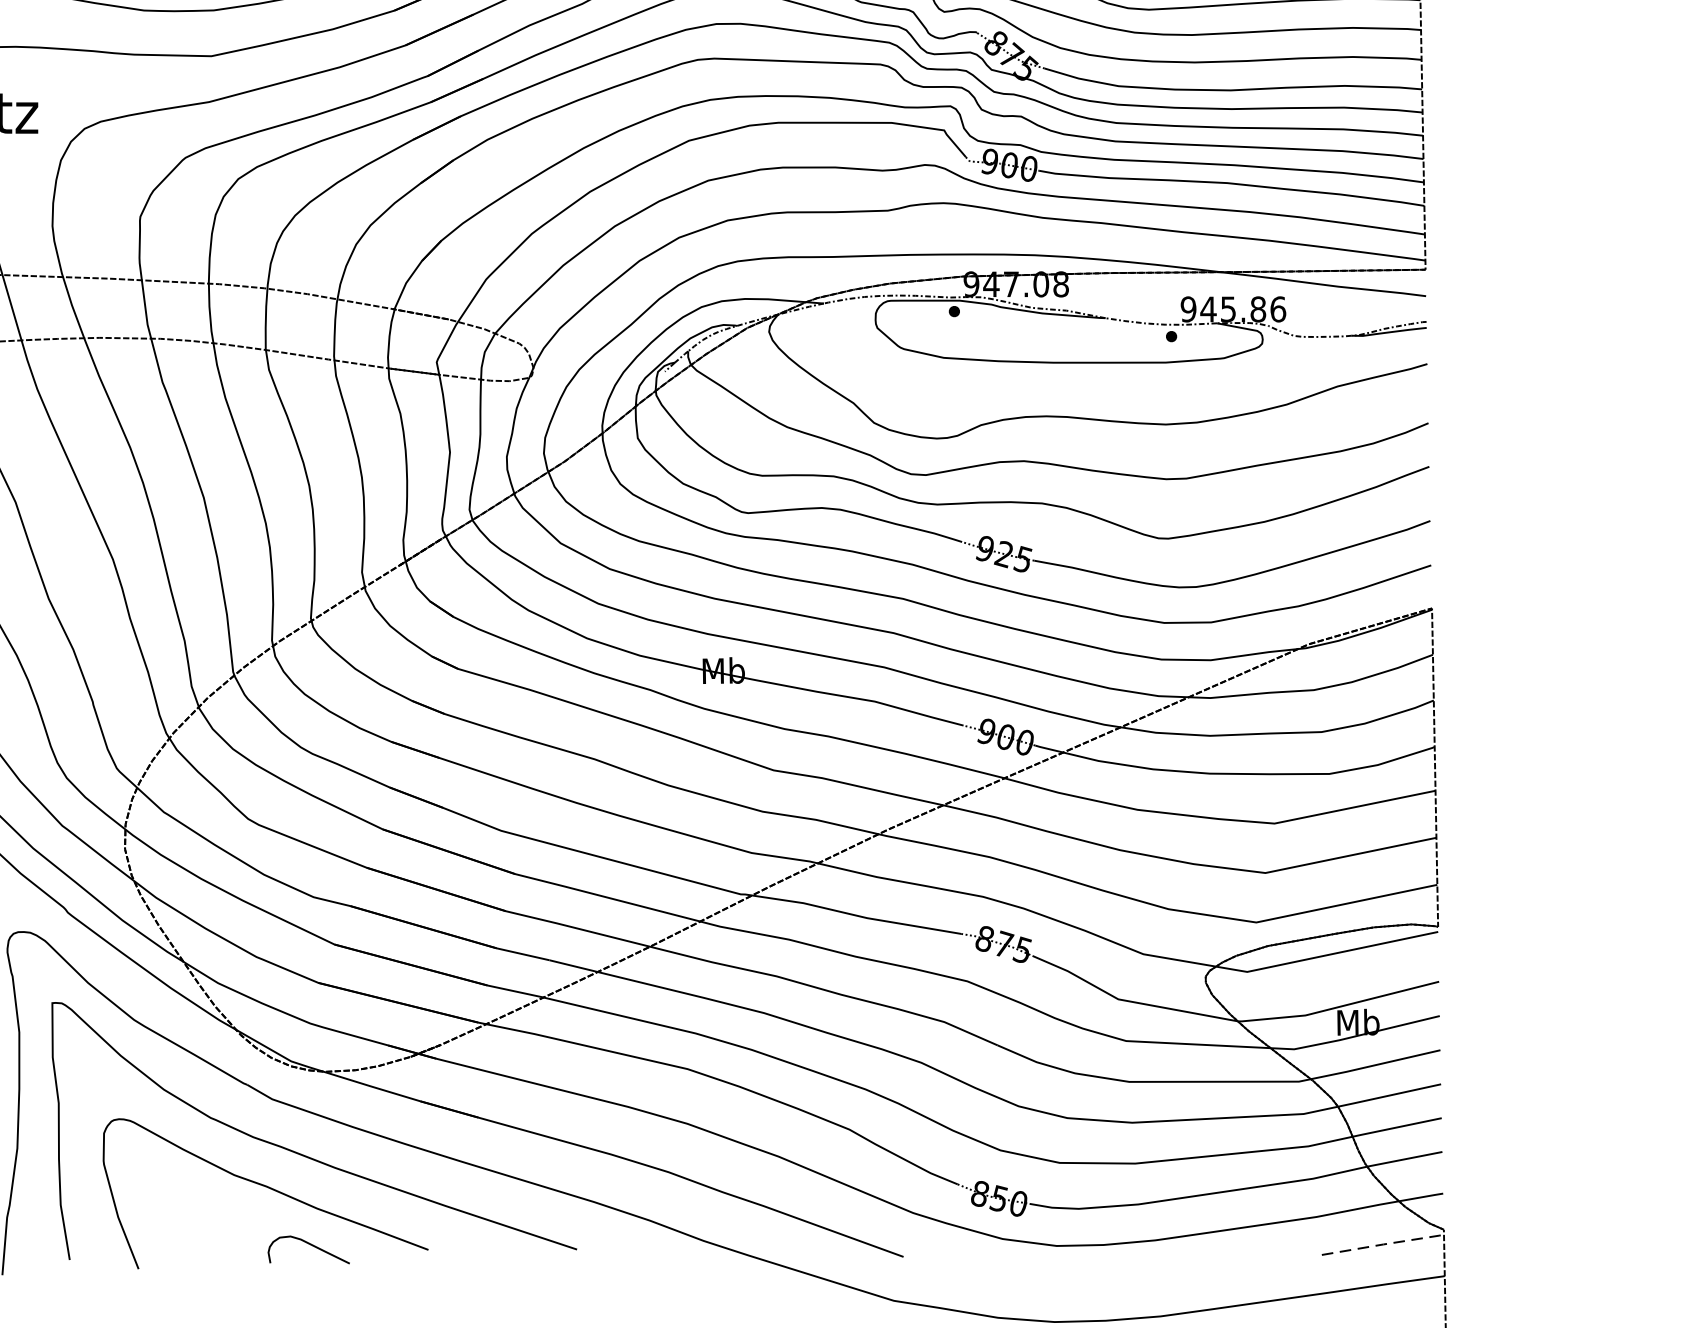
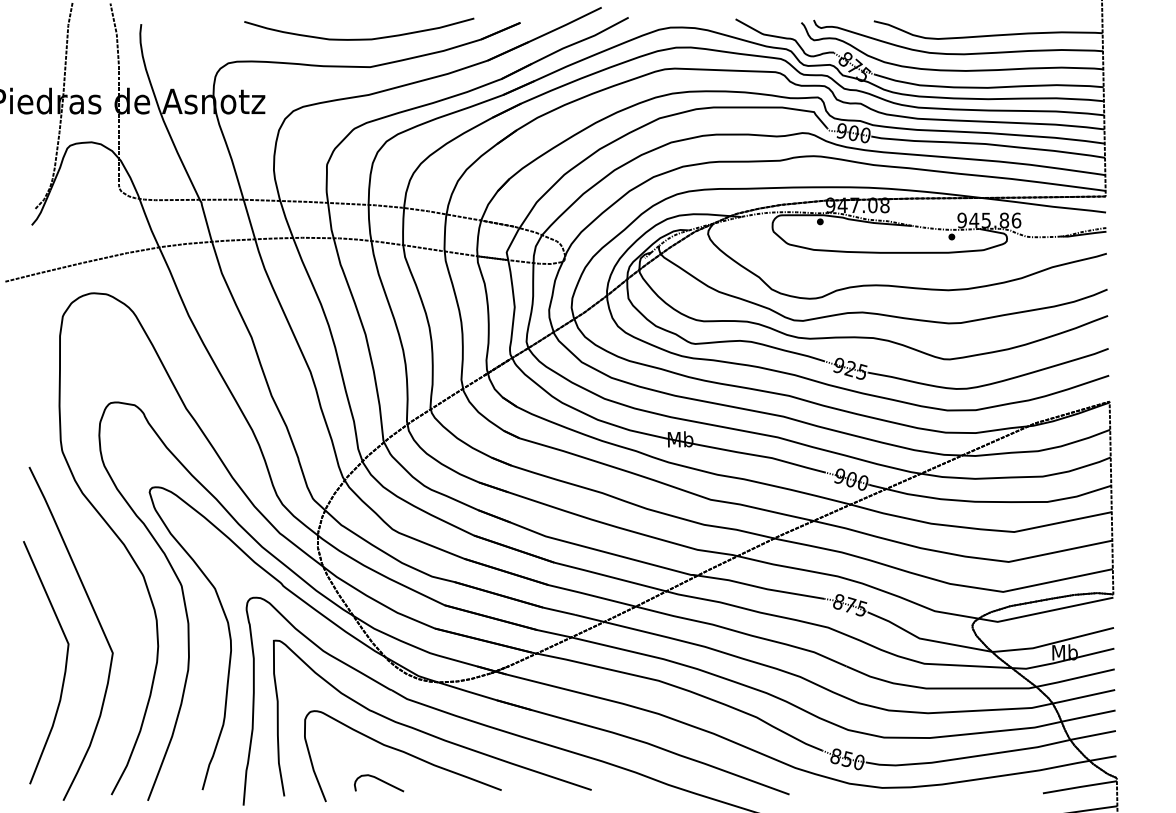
line: (1383, 1243) -> (1080, 786), dashed -> solid
curve: (310, 1246) -> (380, 781), moved

